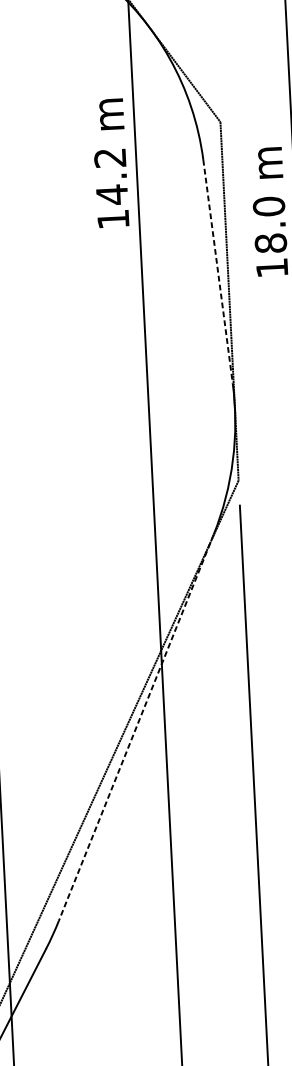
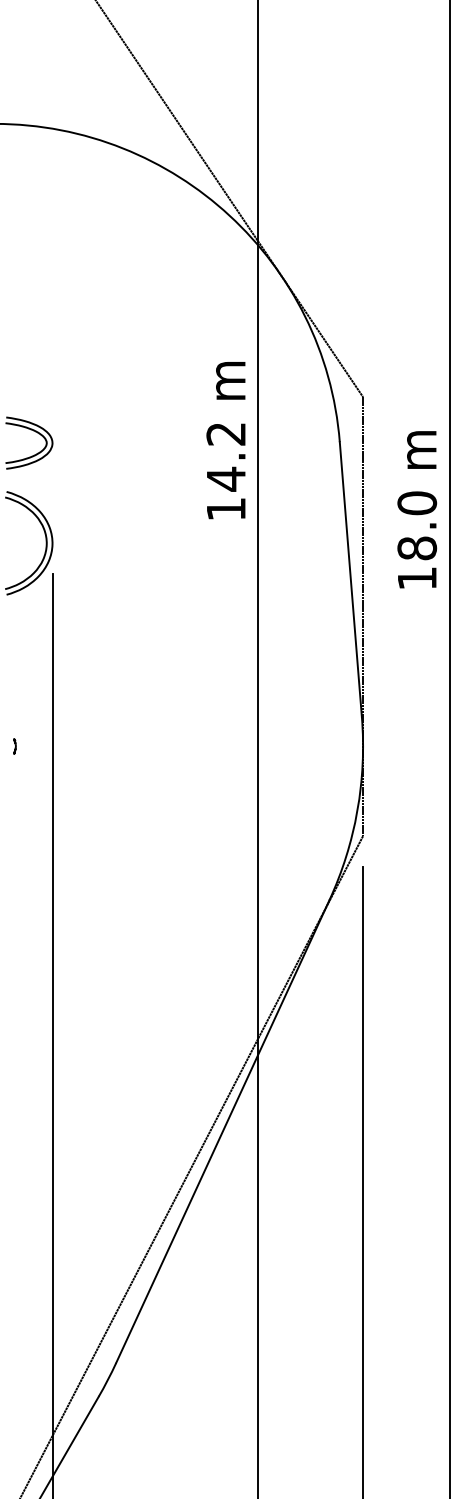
line: (217, 271) -> (350, 579), dashed -> solid
line: (136, 727) -> (222, 1131), dashed -> solid

